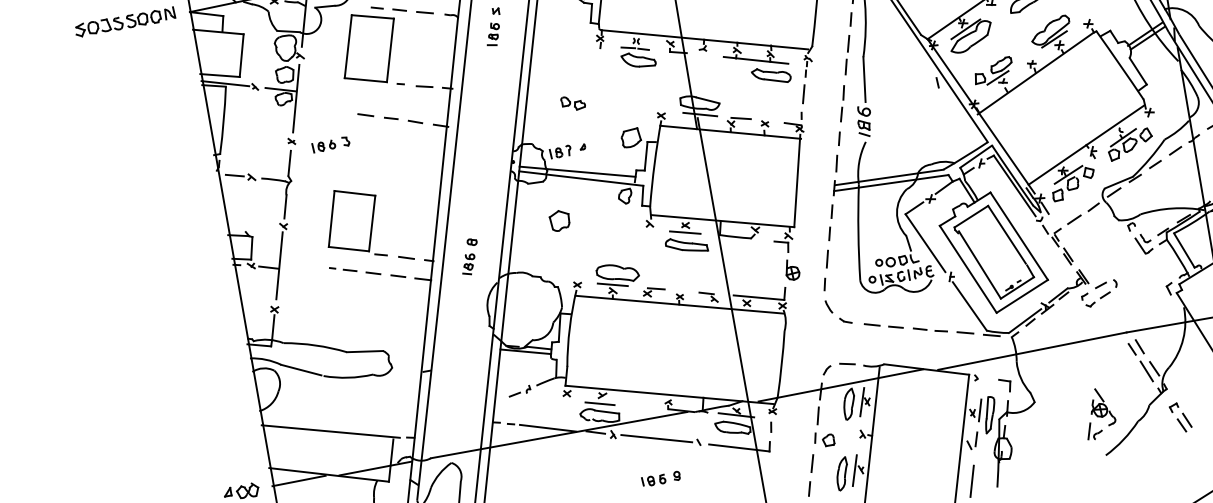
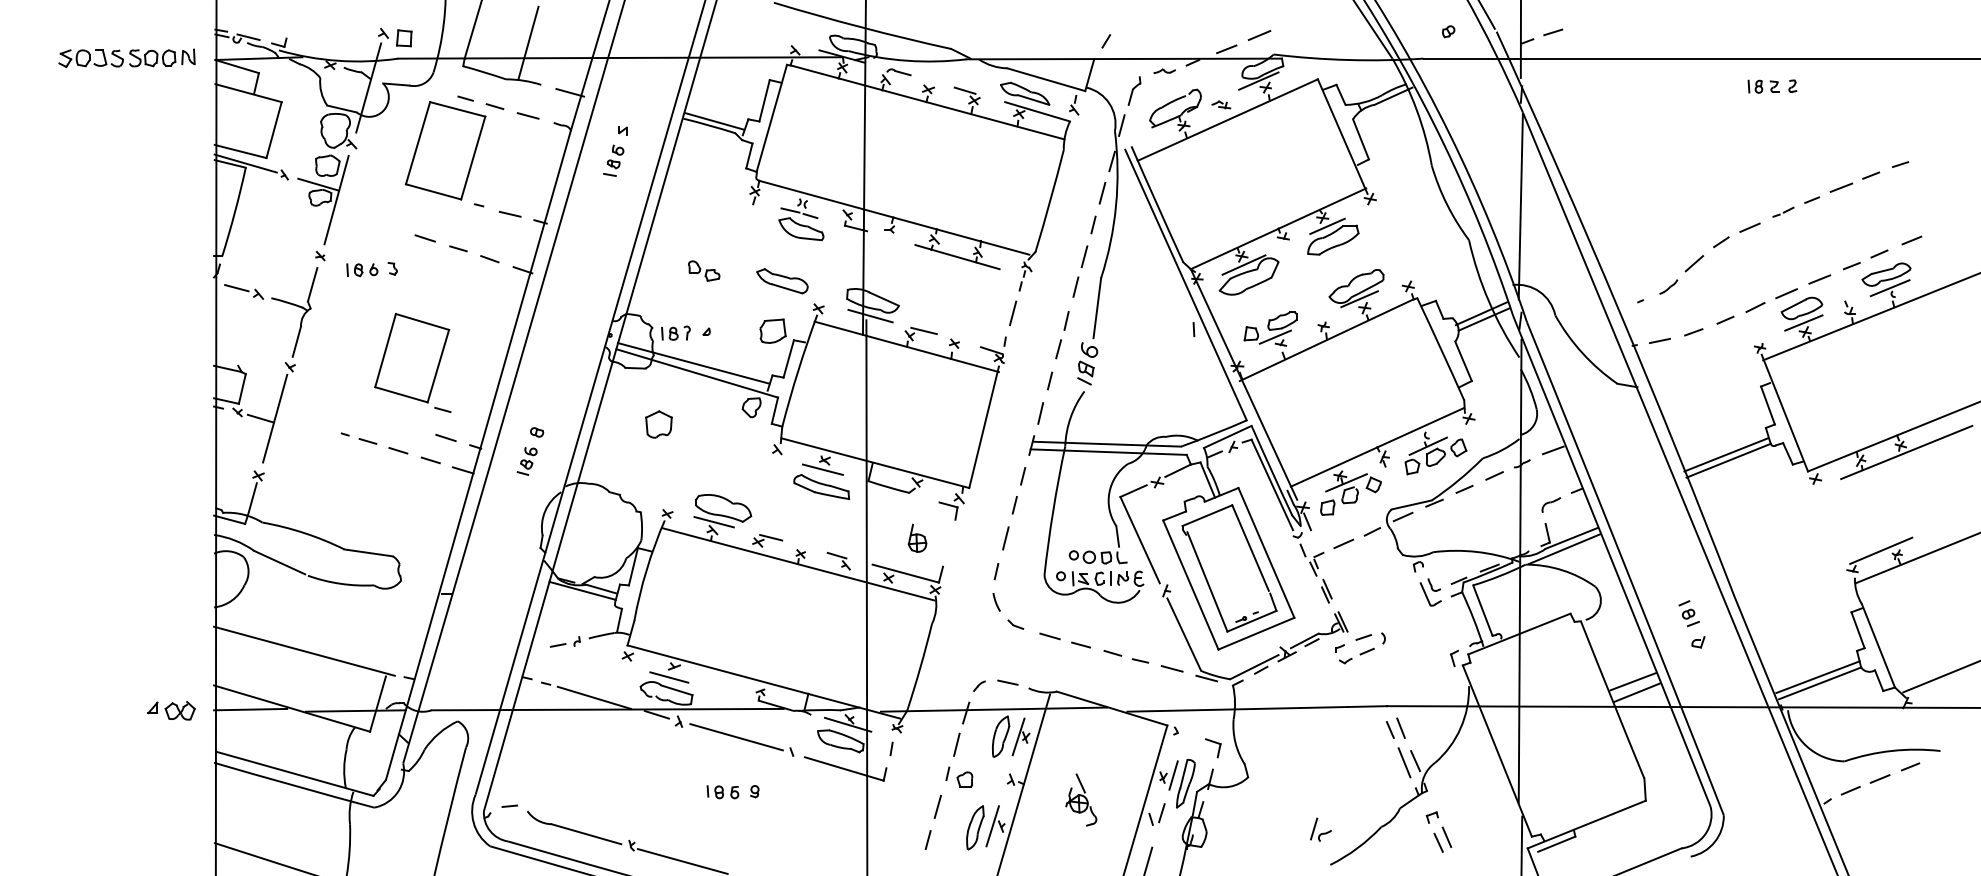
part: (771, 75) -> (782, 281), moved
part: (352, 224) -> (412, 362), moved
part: (792, 269) -> (917, 537), moved
part: (1101, 406) -> (1081, 799), moved

